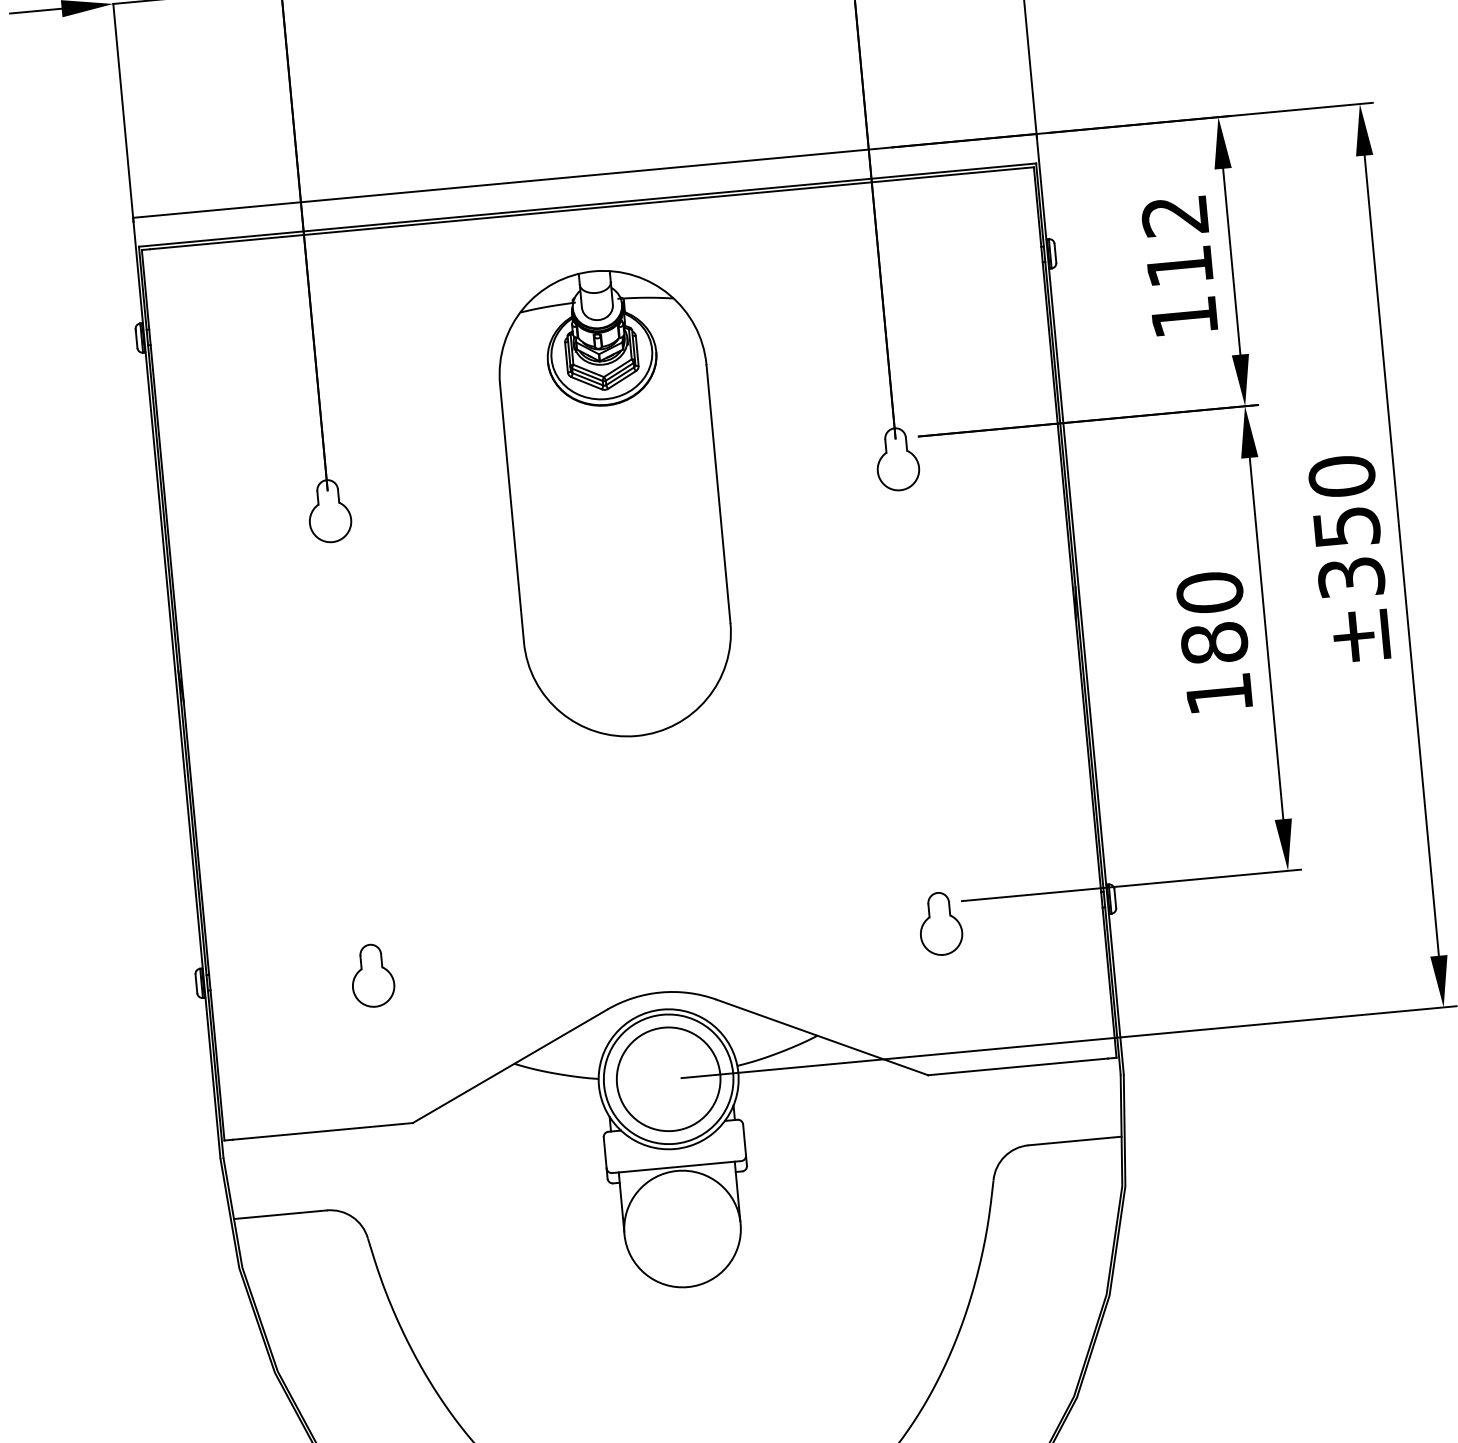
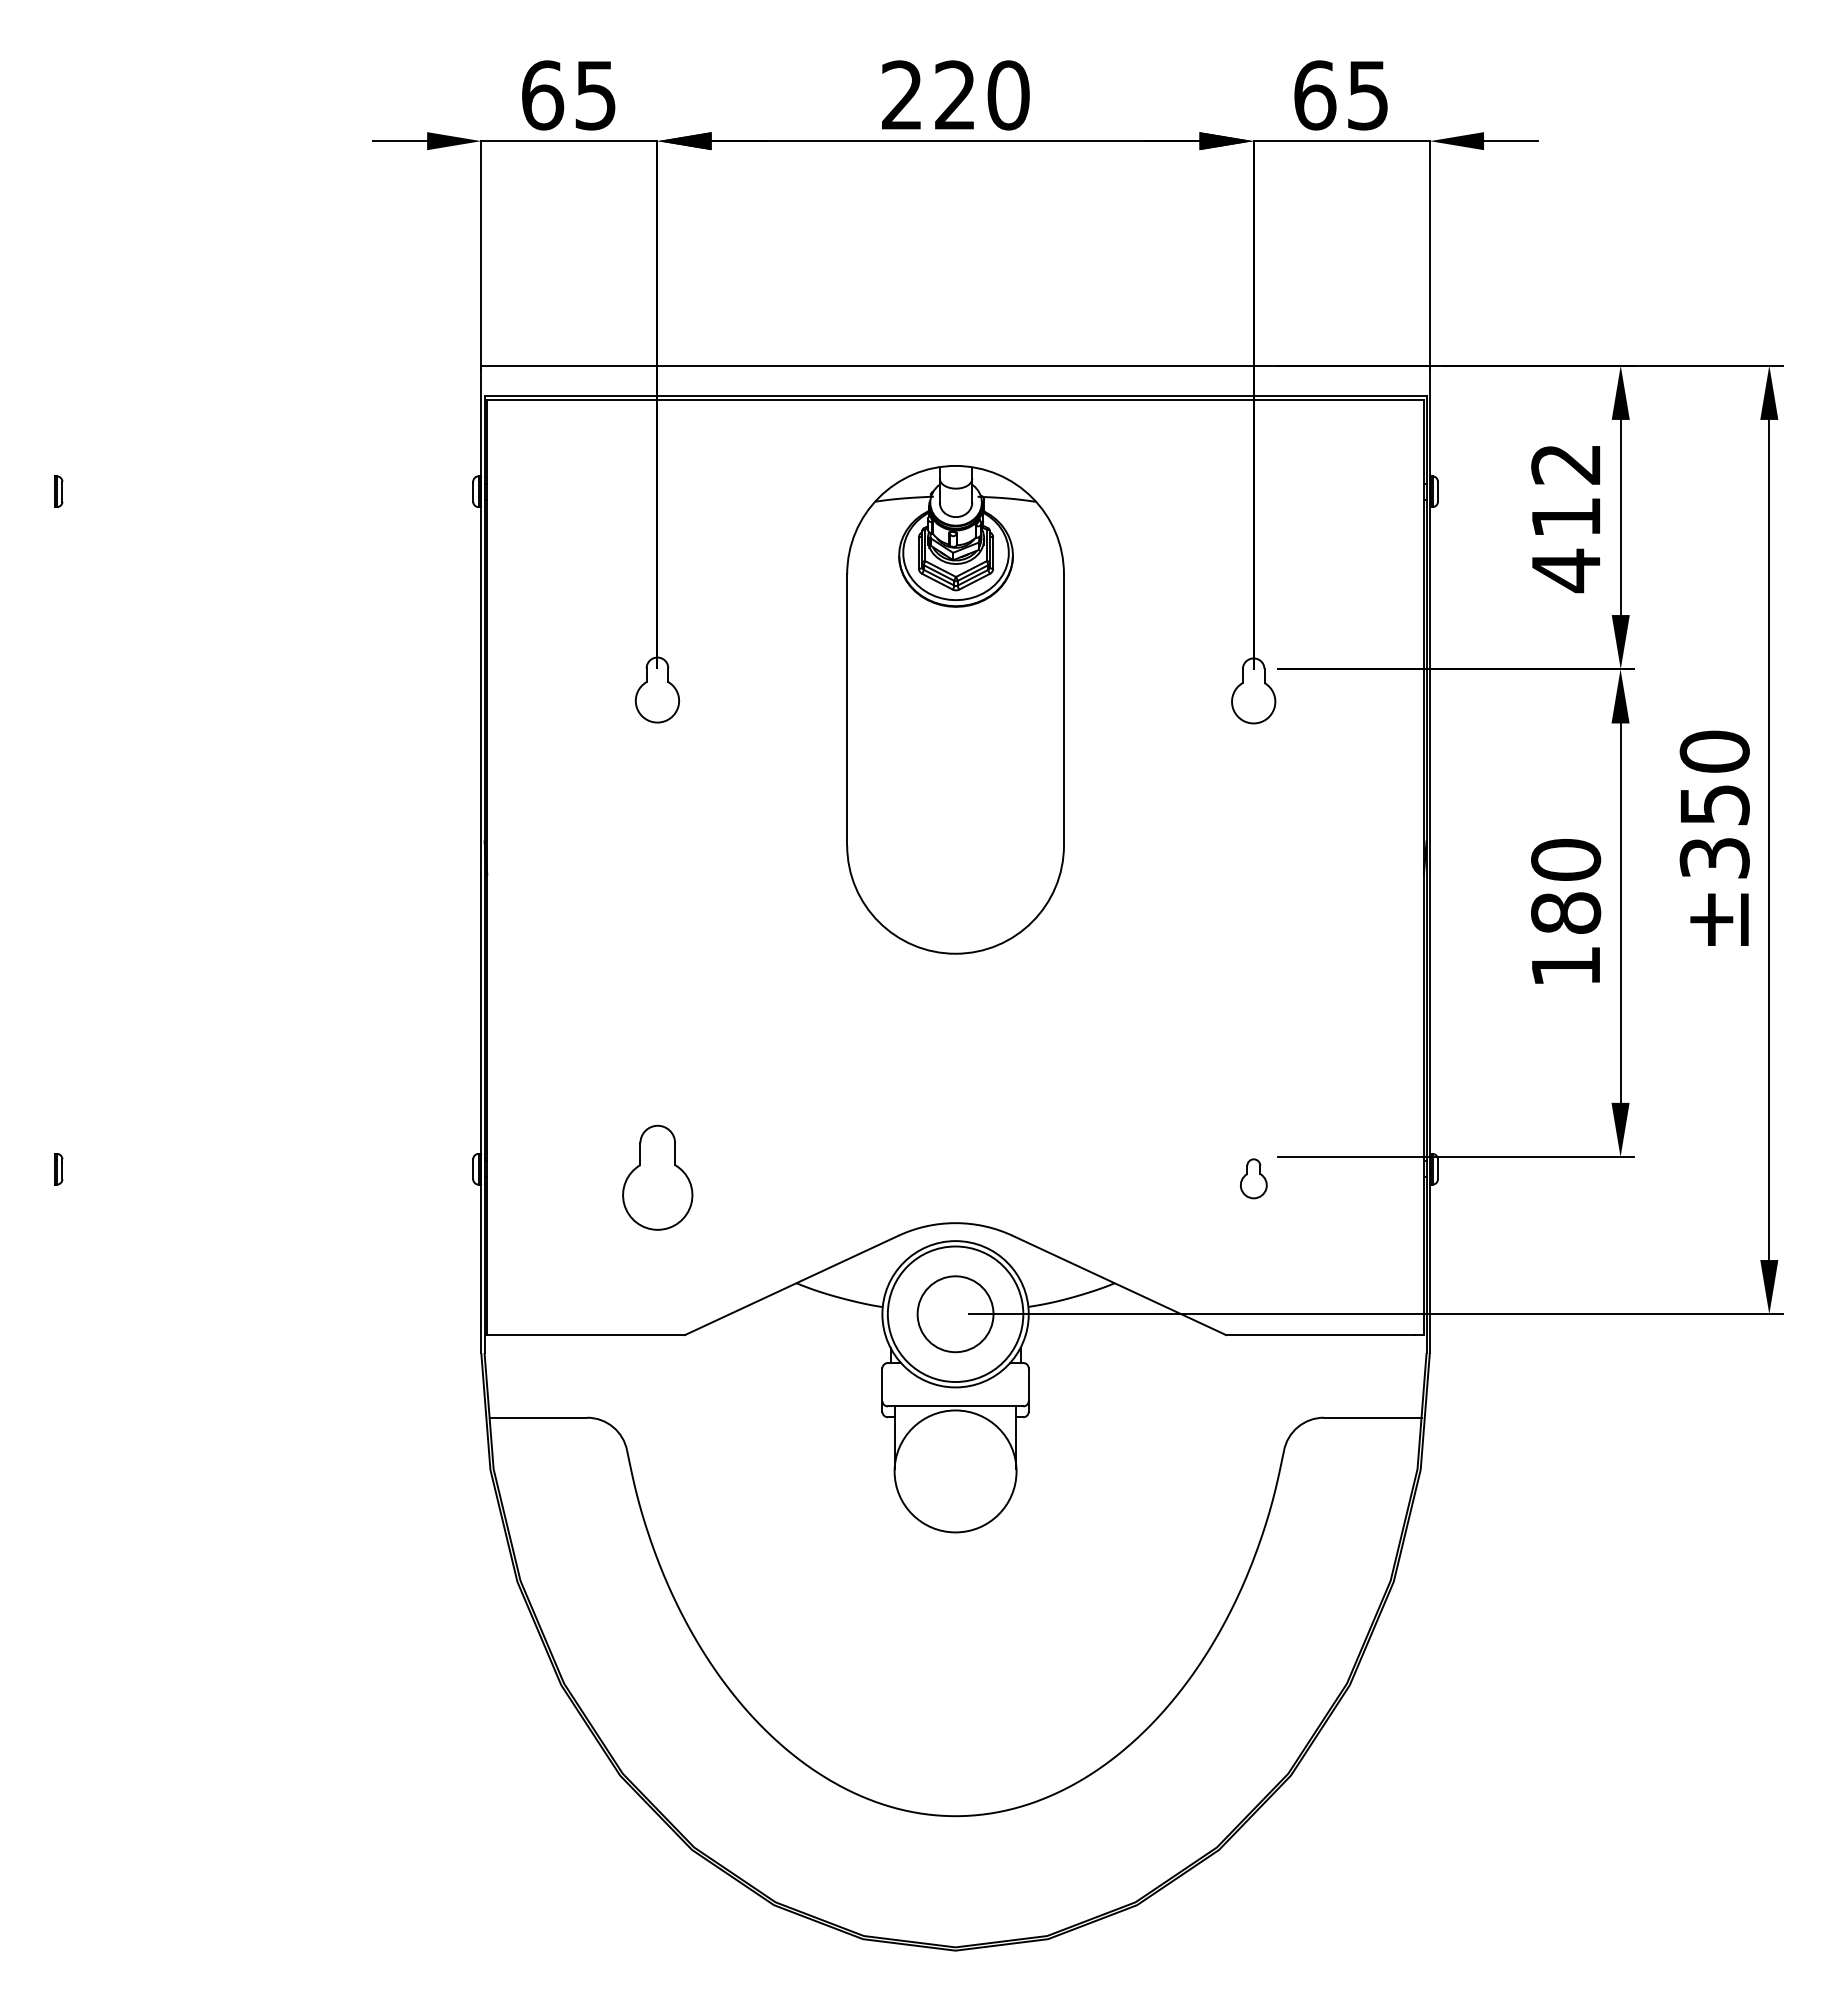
text: (1184, 316) -> (1566, 570), 112 -> 412
part: (940, 923) -> (1253, 1178), size x0.6
part: (371, 975) -> (656, 1177), size x1.6
circle: (668, 1079) -> (955, 1314), size x0.7

